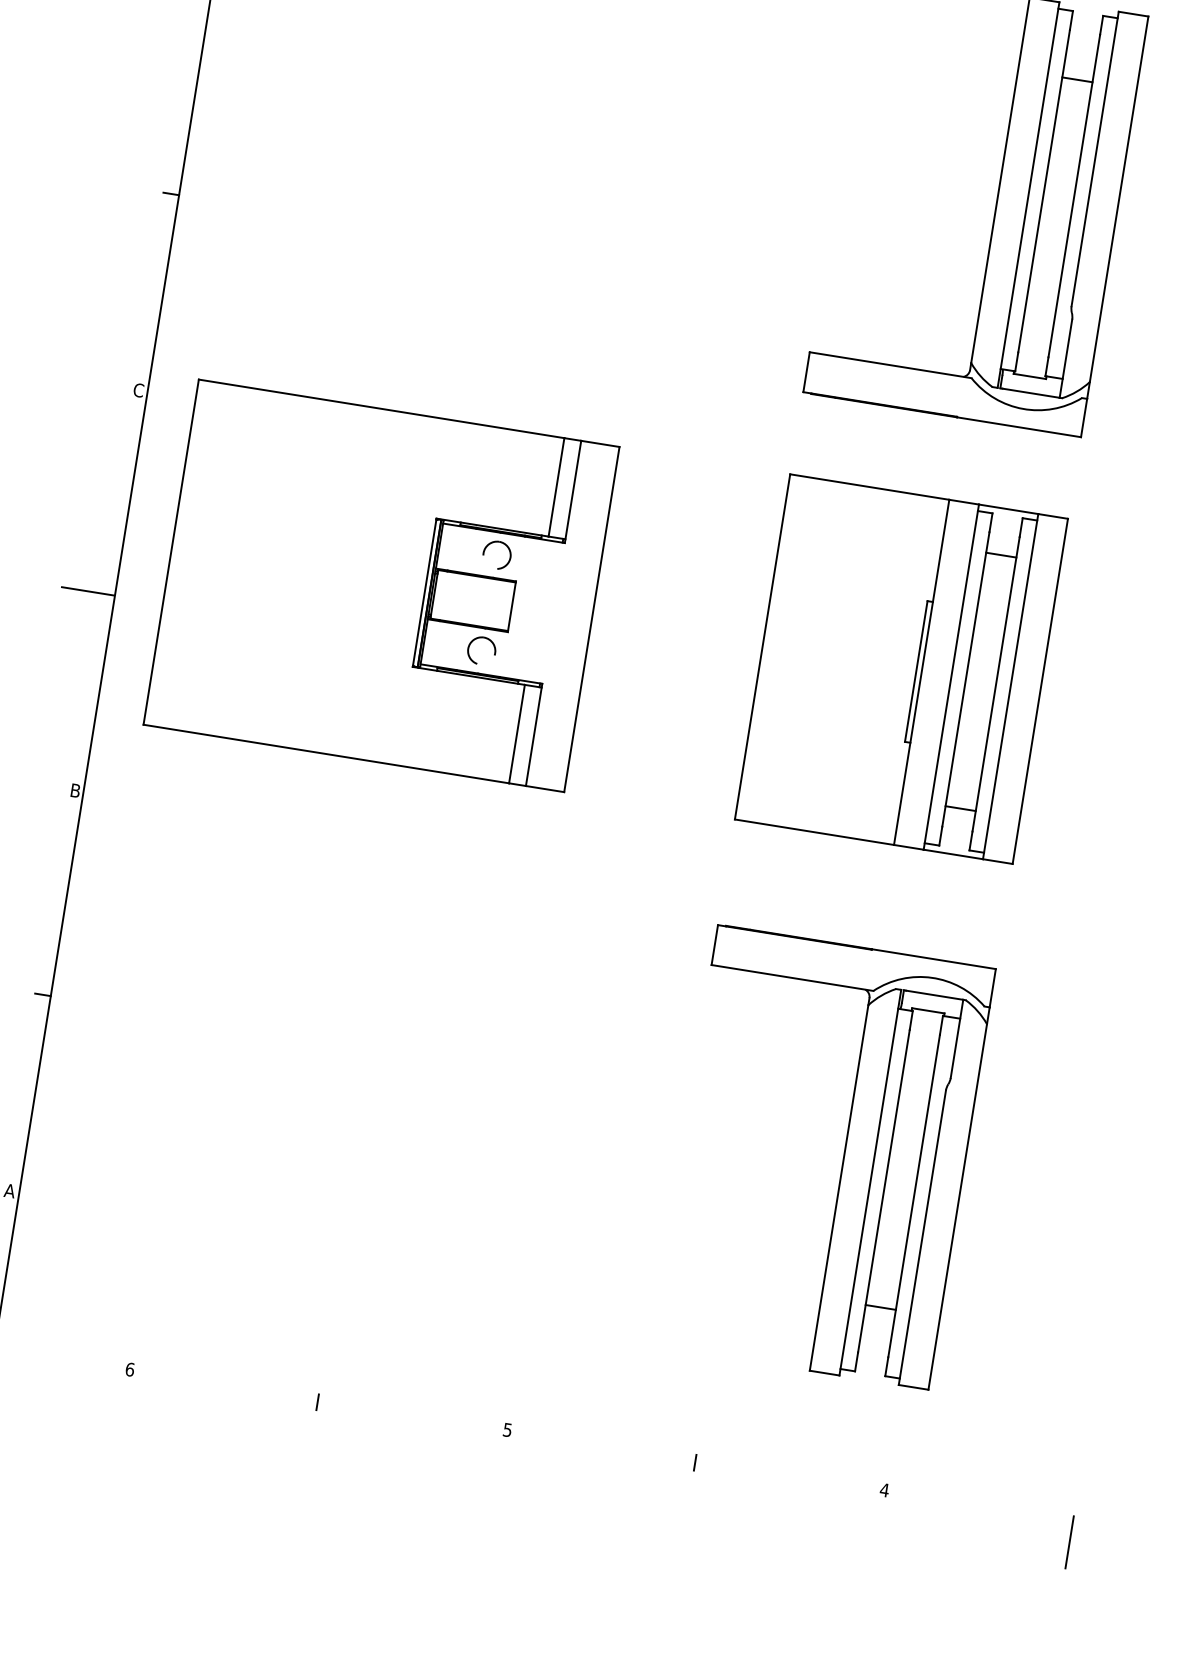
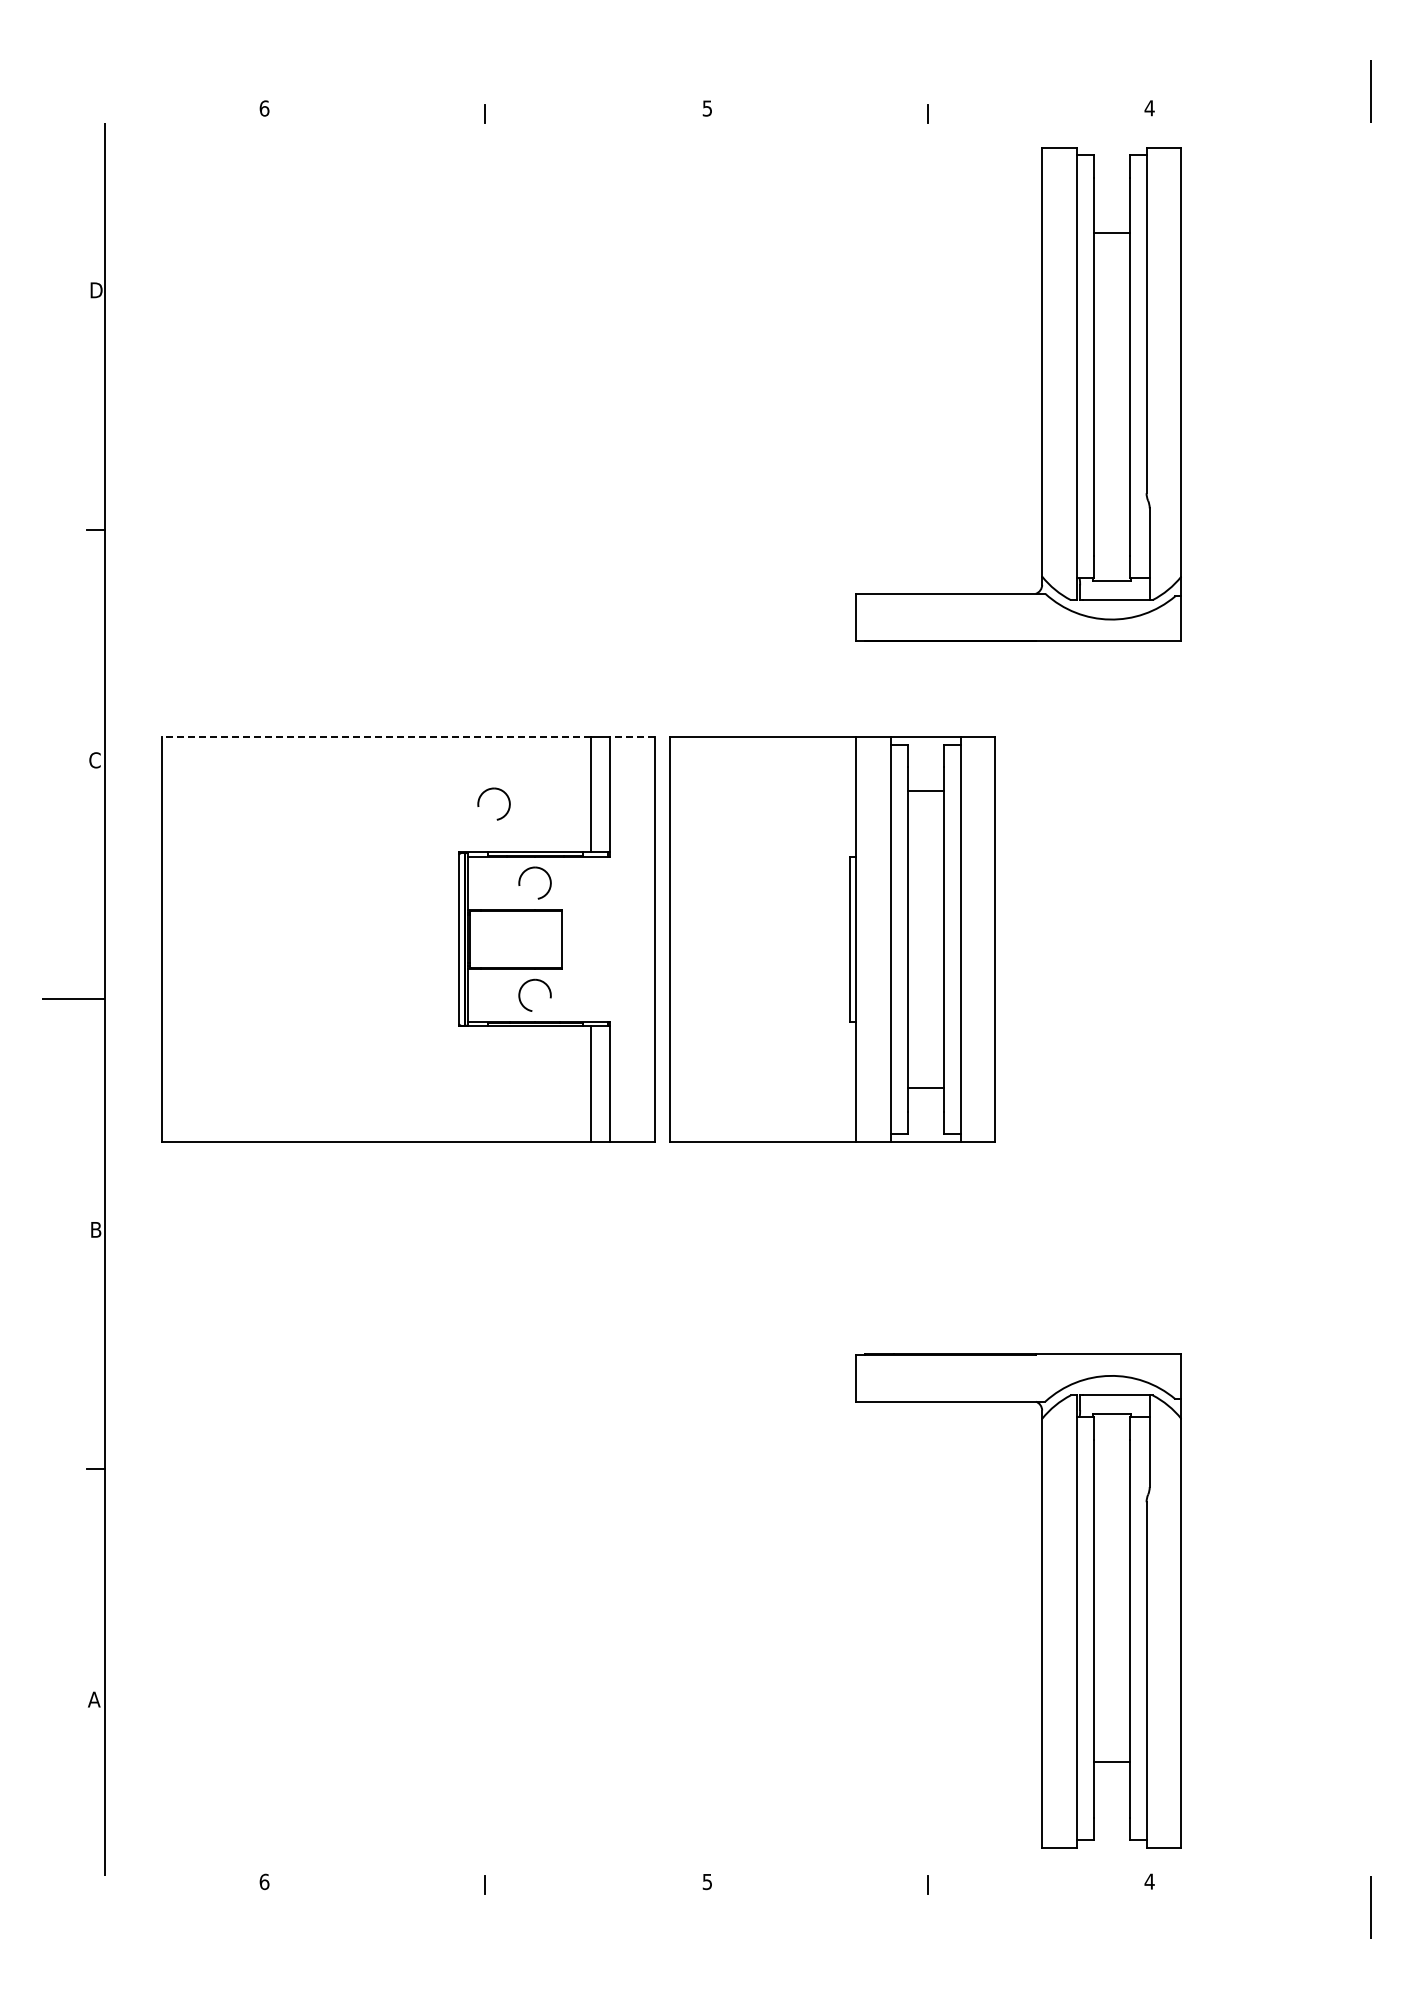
line: (380, 409) -> (375, 737), solid -> dashed
line: (600, 444) -> (632, 737), solid -> dashed
part: (470, 469) -> (489, 790), added
part: (901, 669) -> (832, 939), moved
part: (842, 1159) -> (1041, 1600), moved

